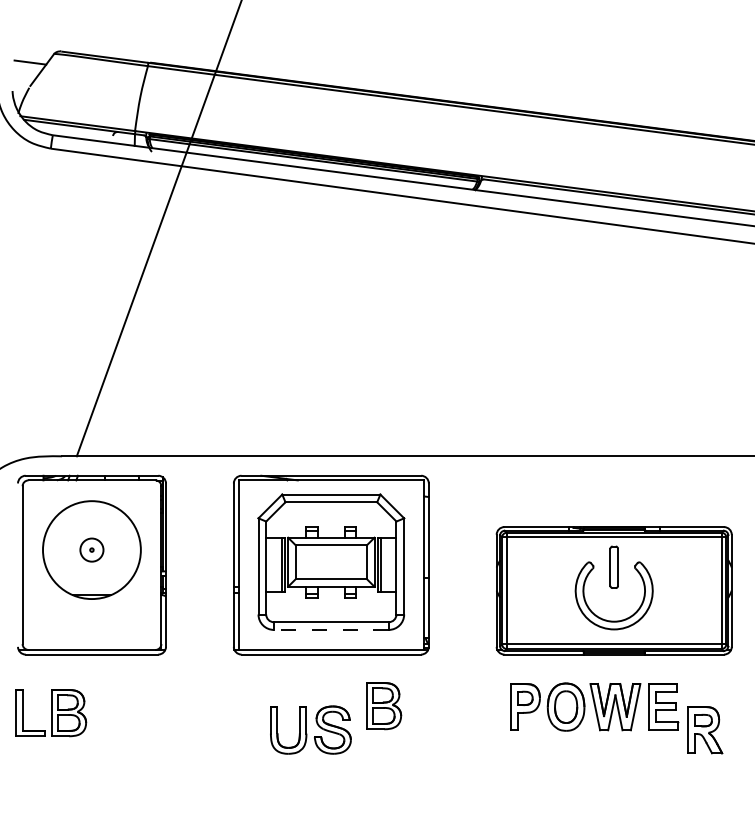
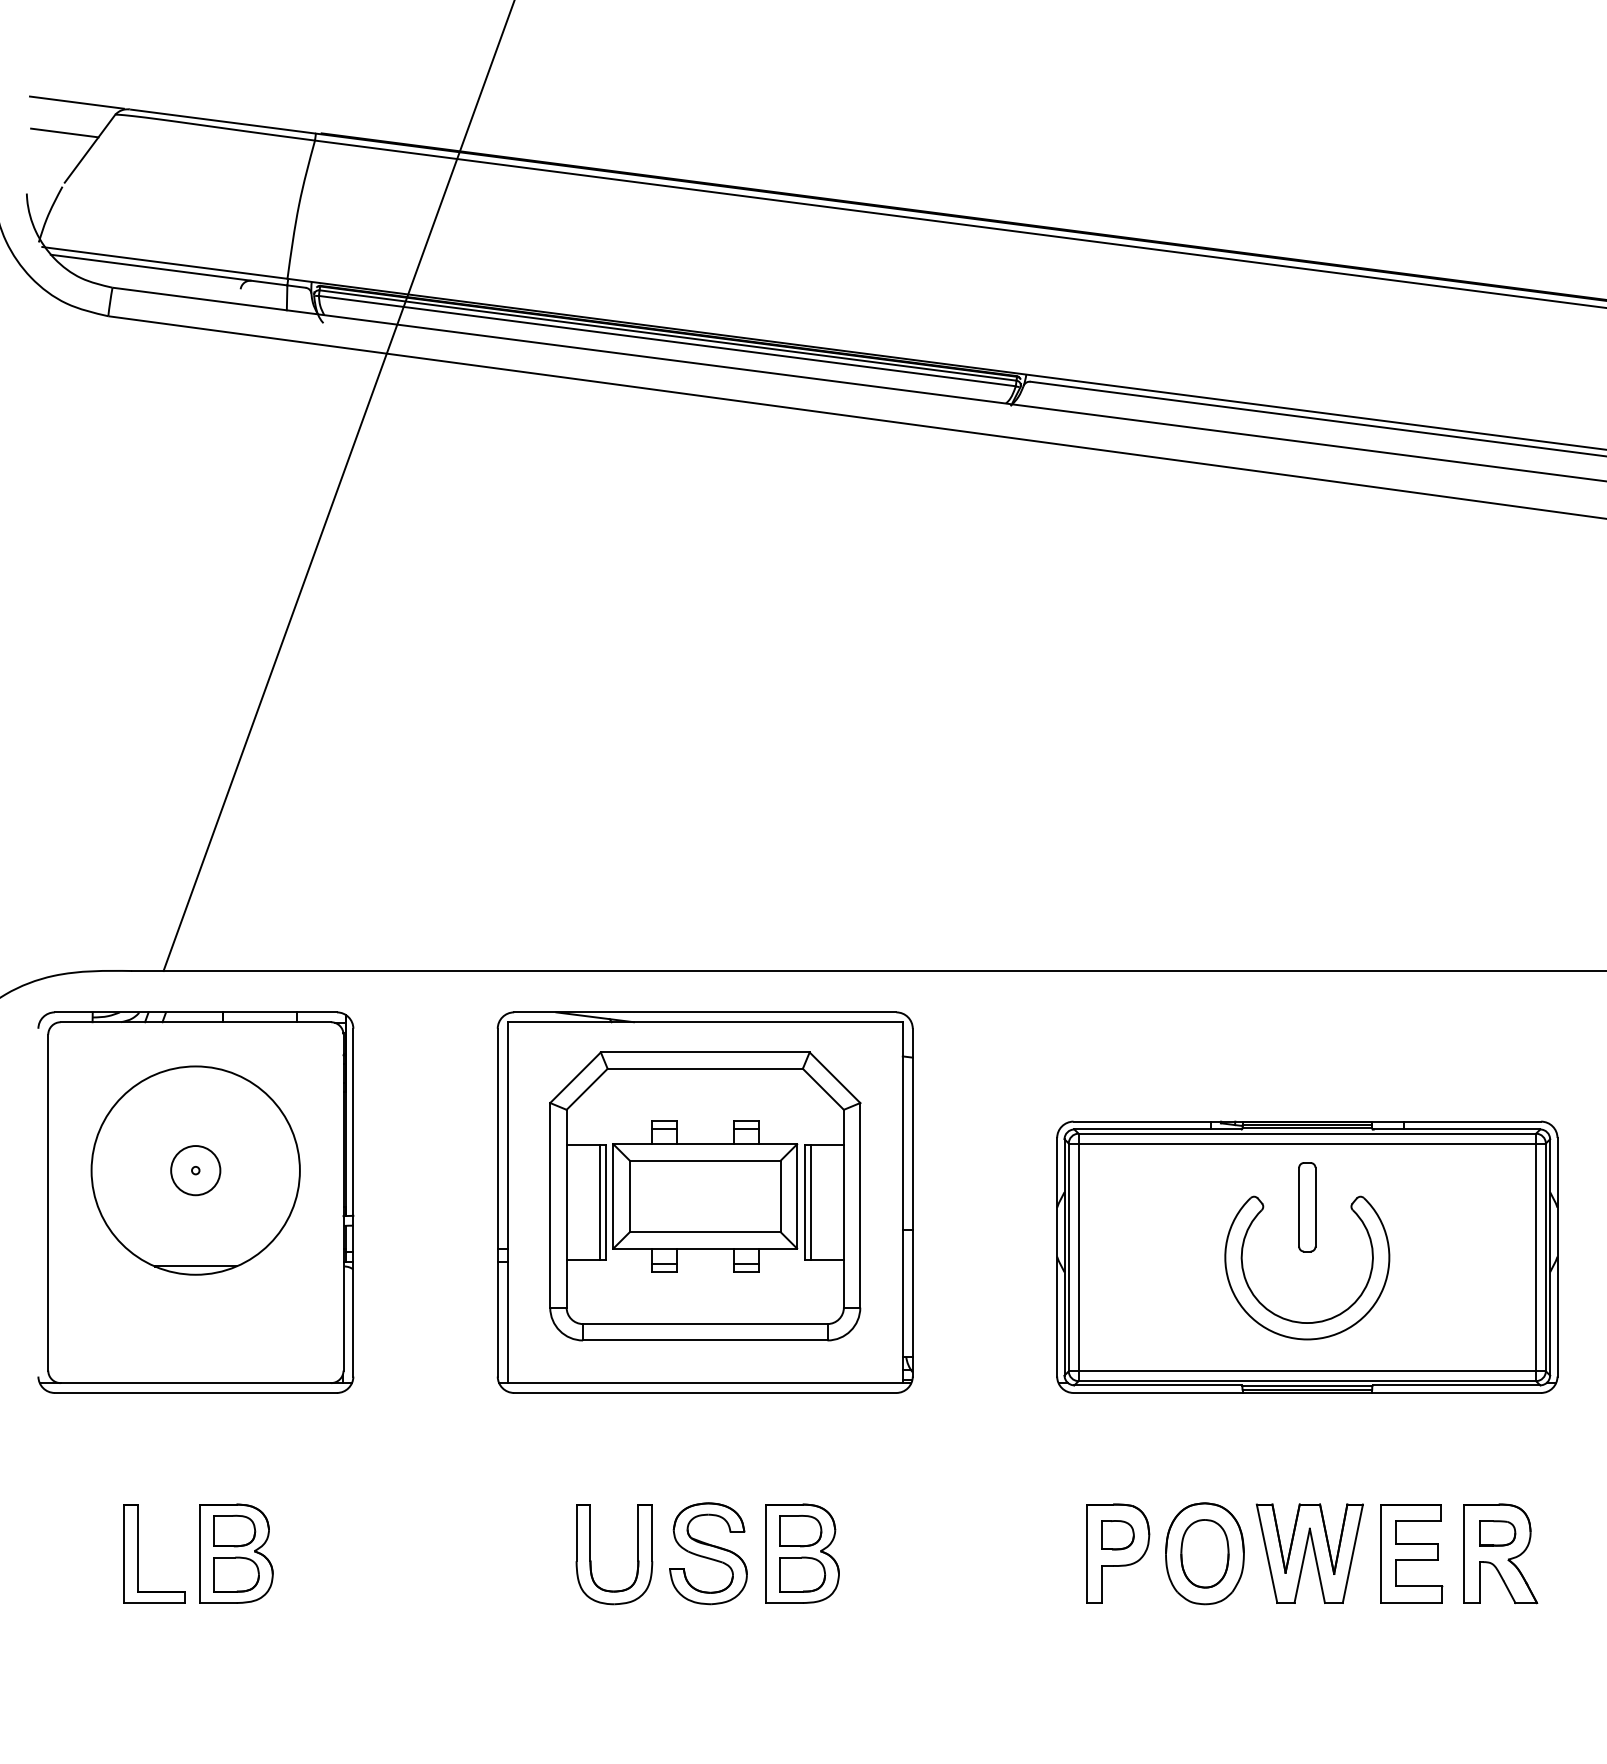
line: (36, 48) -> (77, 103), added
line: (330, 629) -> (703, 1339), dashed -> solid
part: (384, 706) -> (803, 1554), moved
part: (594, 706) -> (1265, 1552), moved
part: (51, 713) -> (199, 1554), moved

